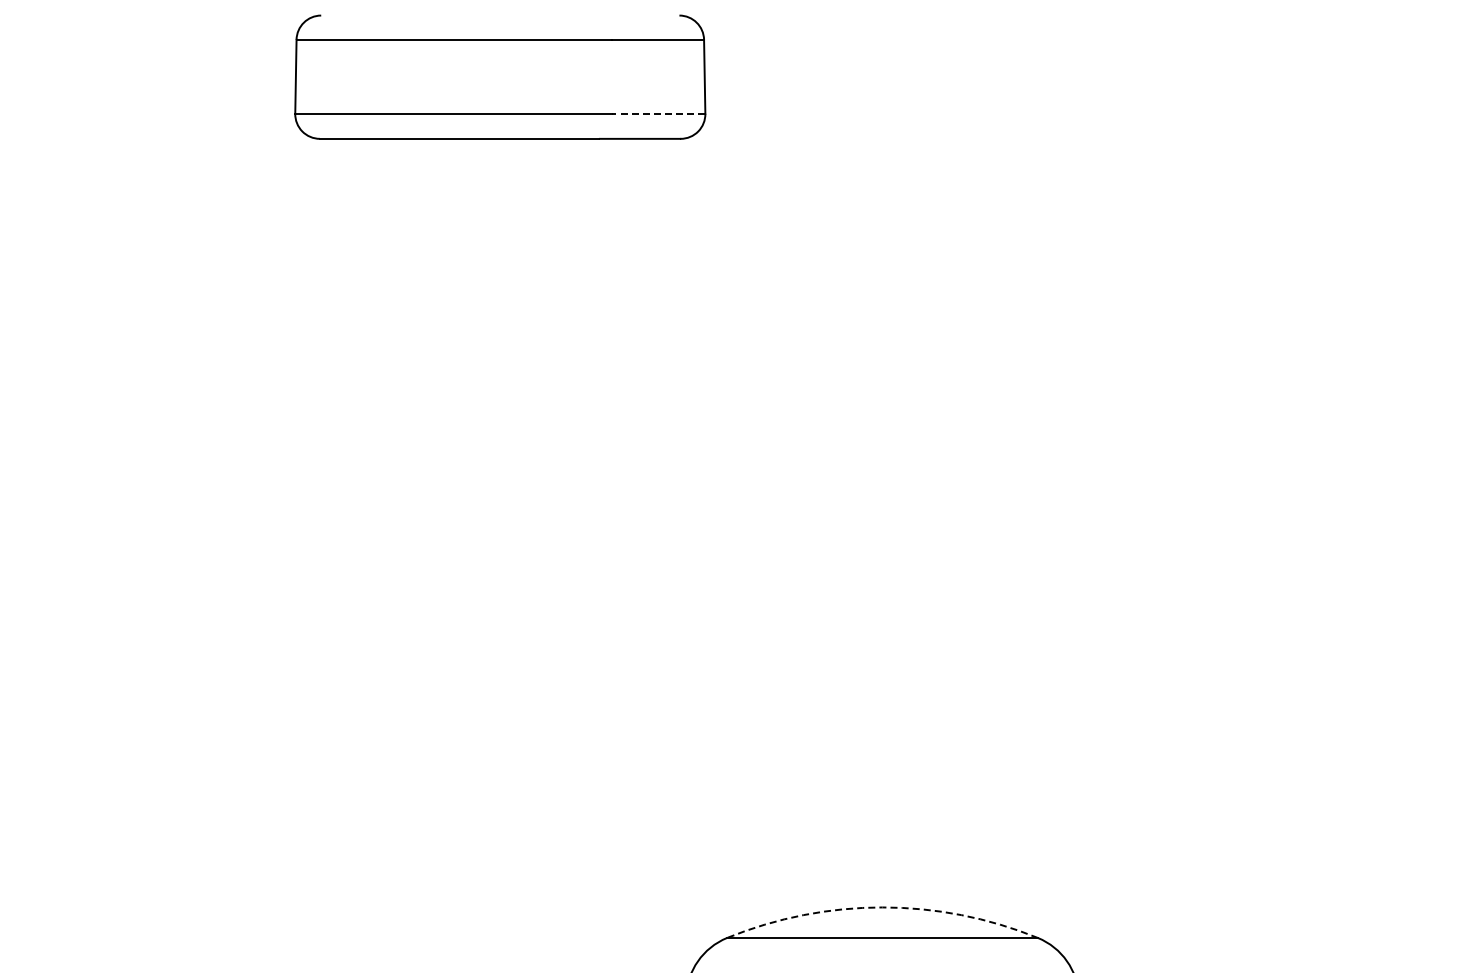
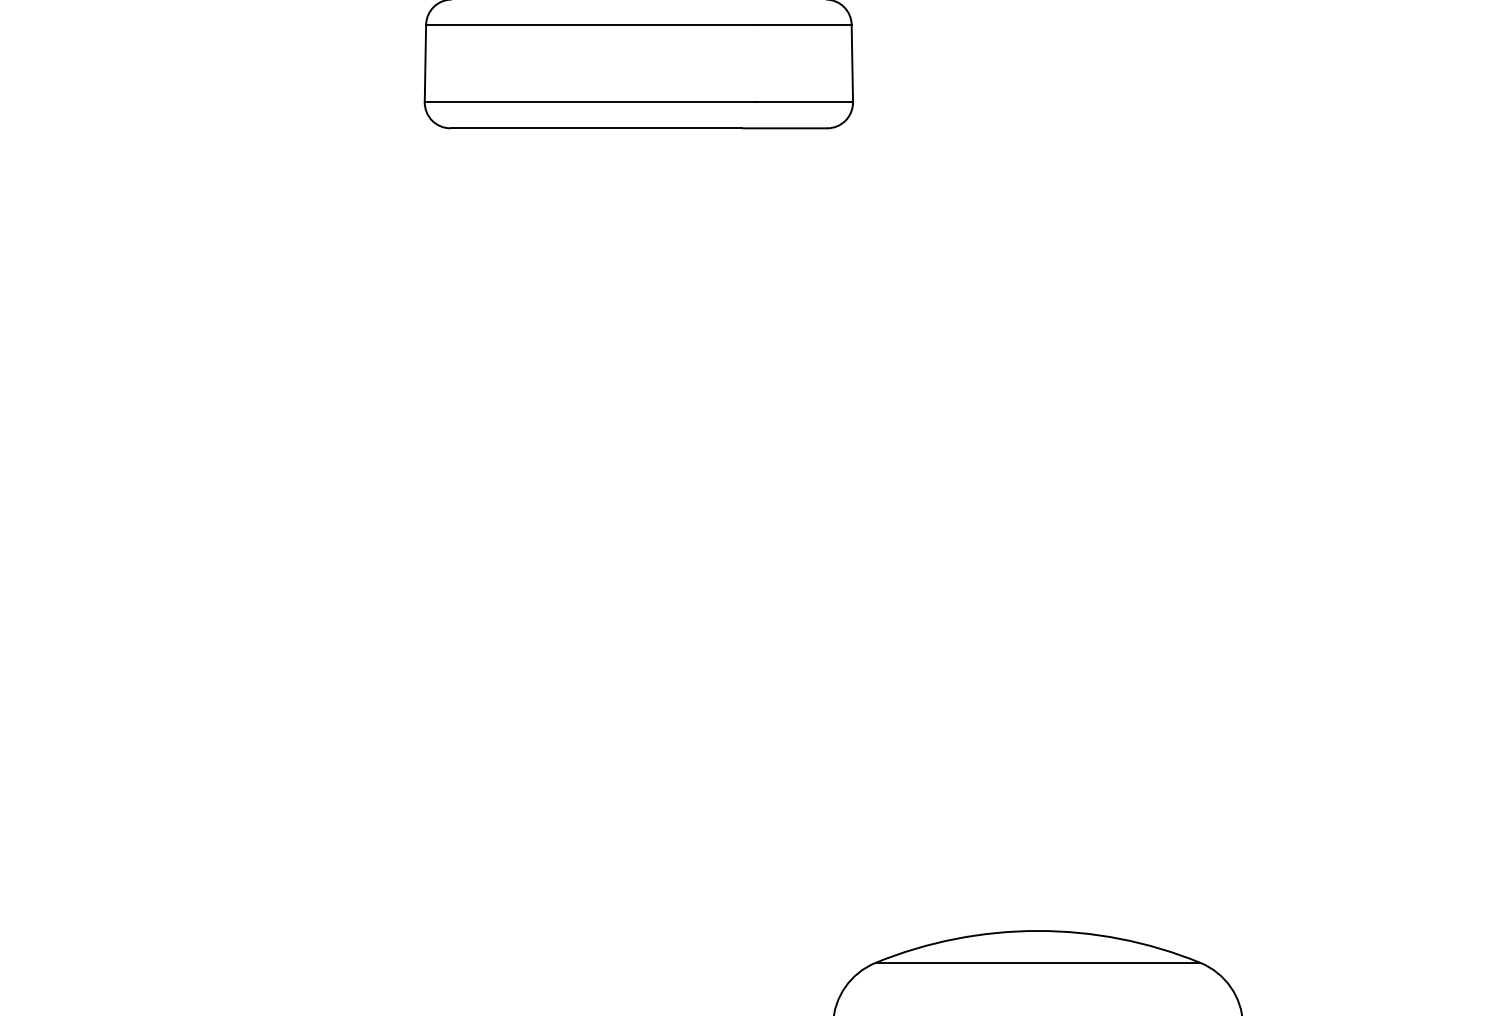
line: (658, 113) -> (804, 101), dashed -> solid
arc: (882, 907) -> (1038, 931), dashed -> solid

